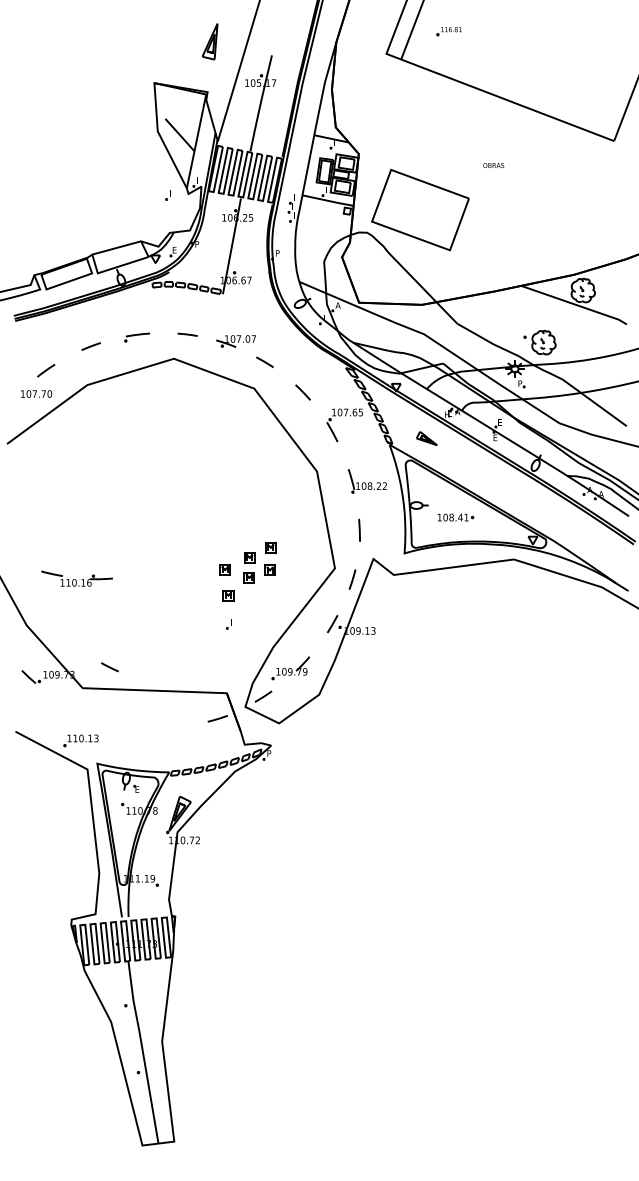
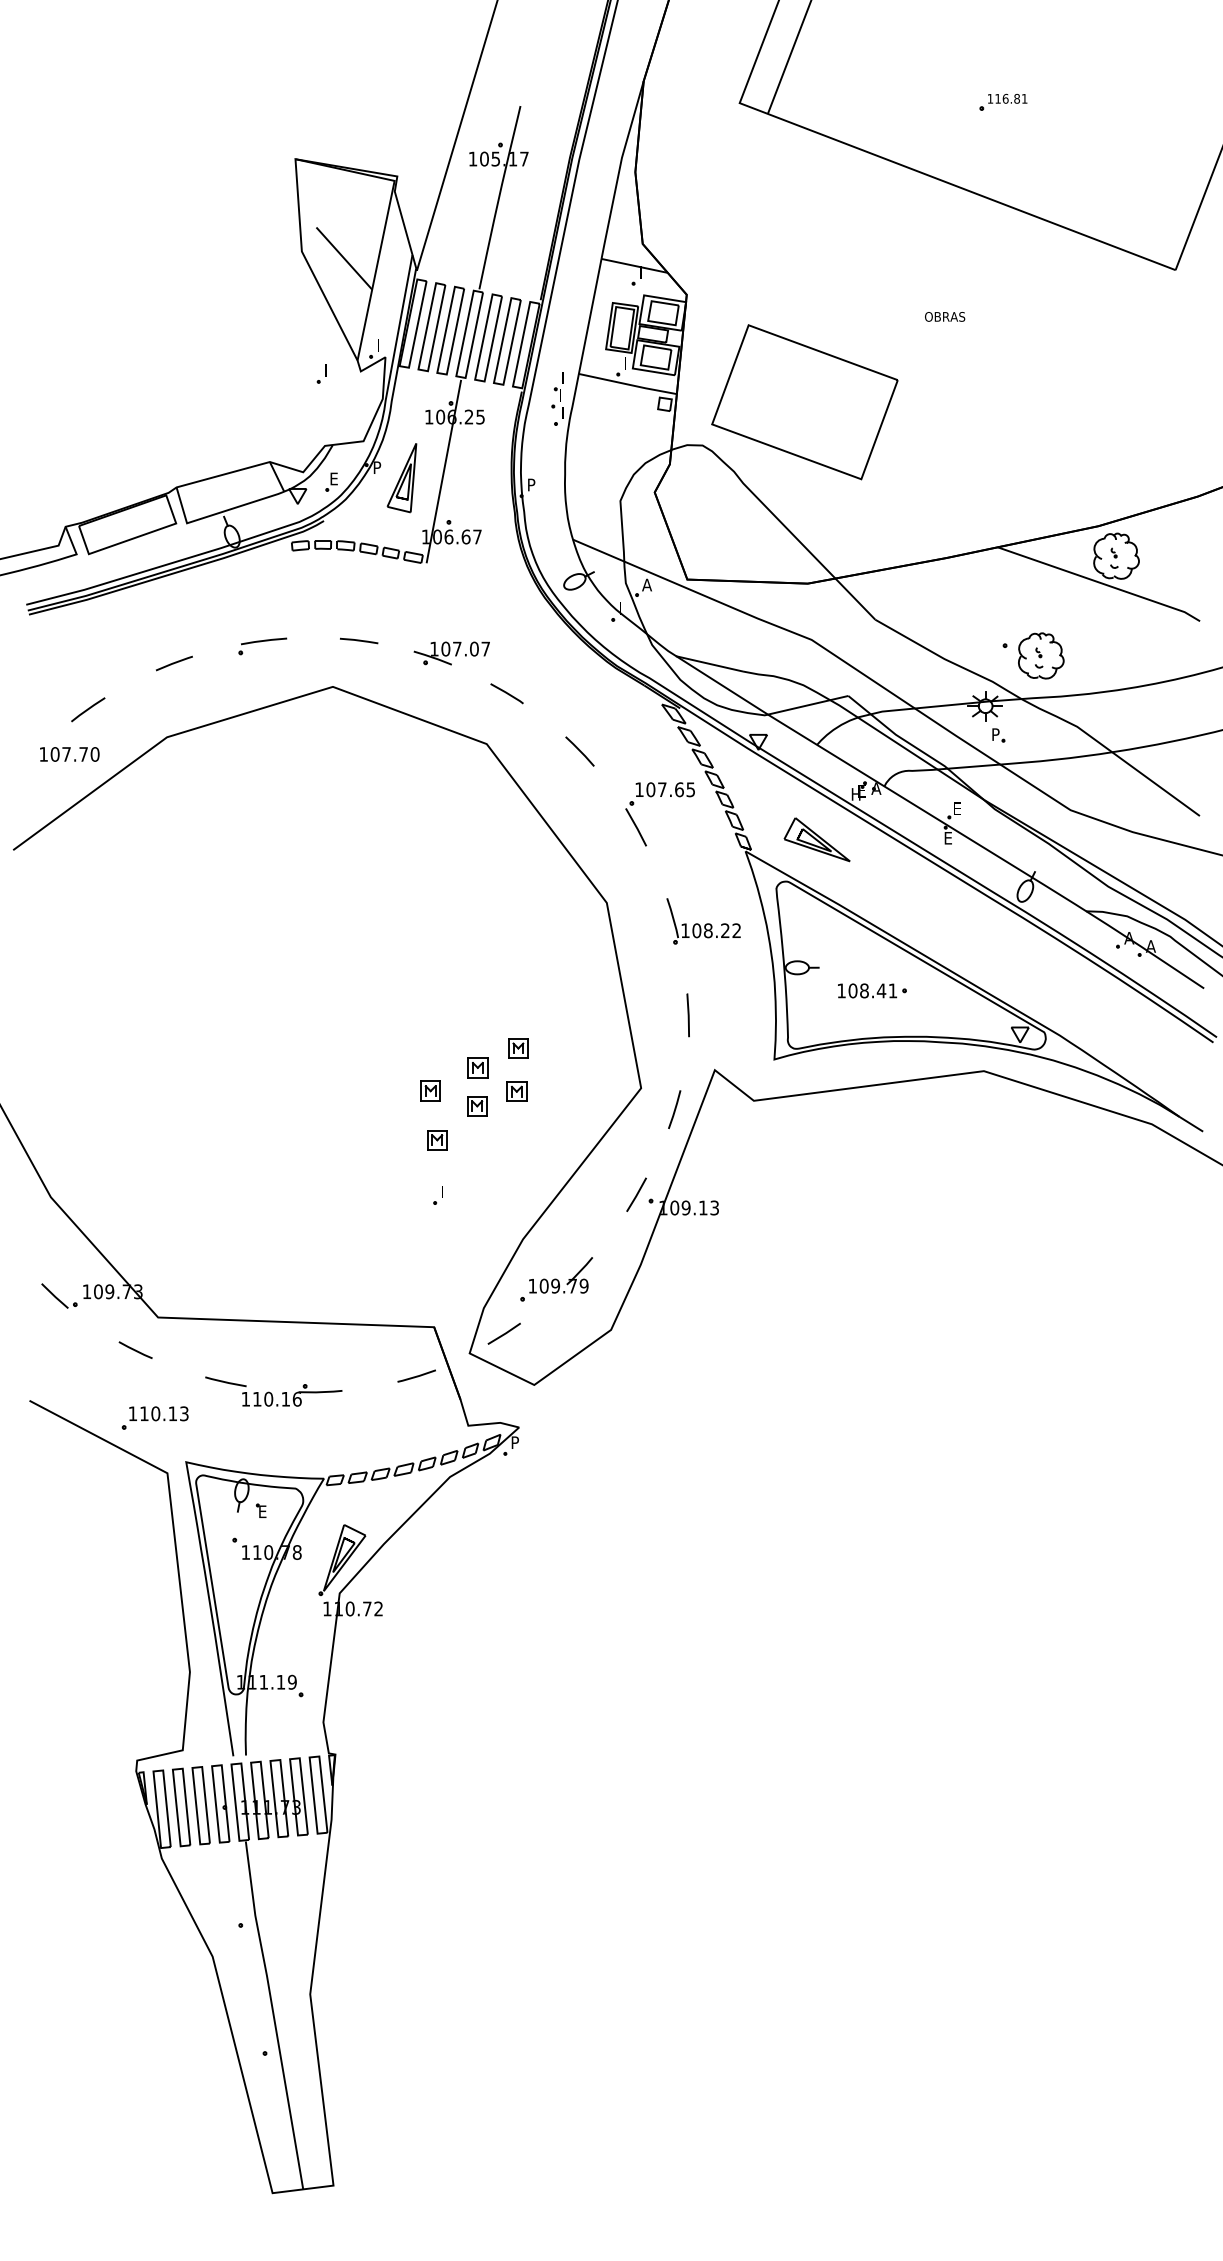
part: (448, 31) -> (1002, 102), moved
part: (209, 41) -> (400, 477), moved
part: (426, 438) -> (816, 839), size x1.67
part: (76, 578) -> (272, 1390), moved
line: (109, 667) -> (134, 1350), moved

